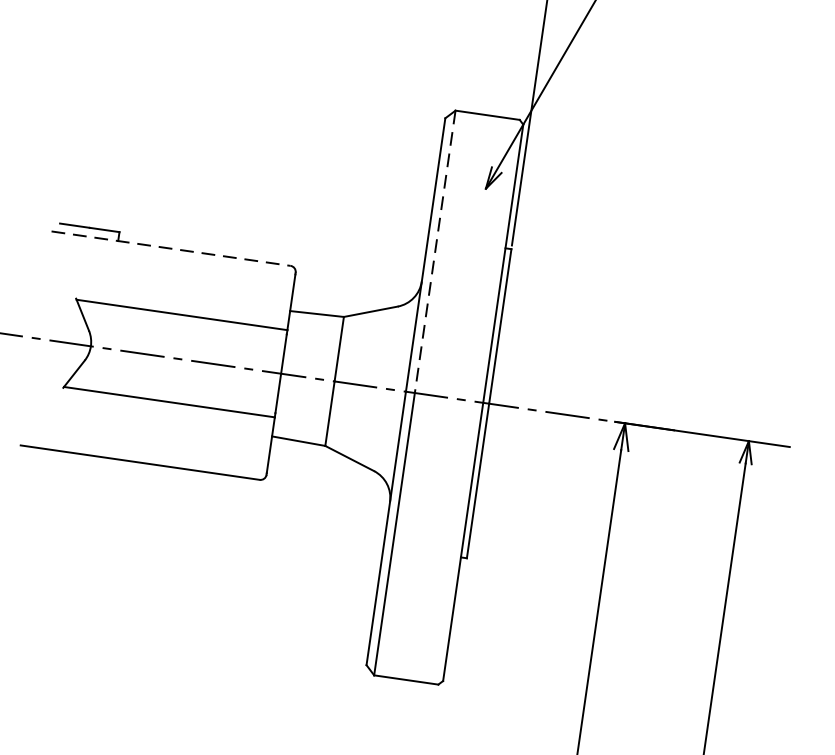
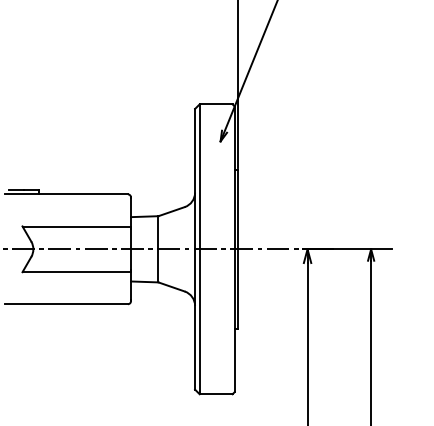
line: (172, 249) -> (67, 194), dashed -> solid
line: (434, 253) -> (199, 177), dashed -> solid

